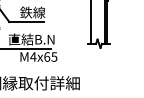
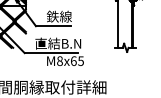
text: (32, 57) -> (59, 61), M4x65 -> M8x65

